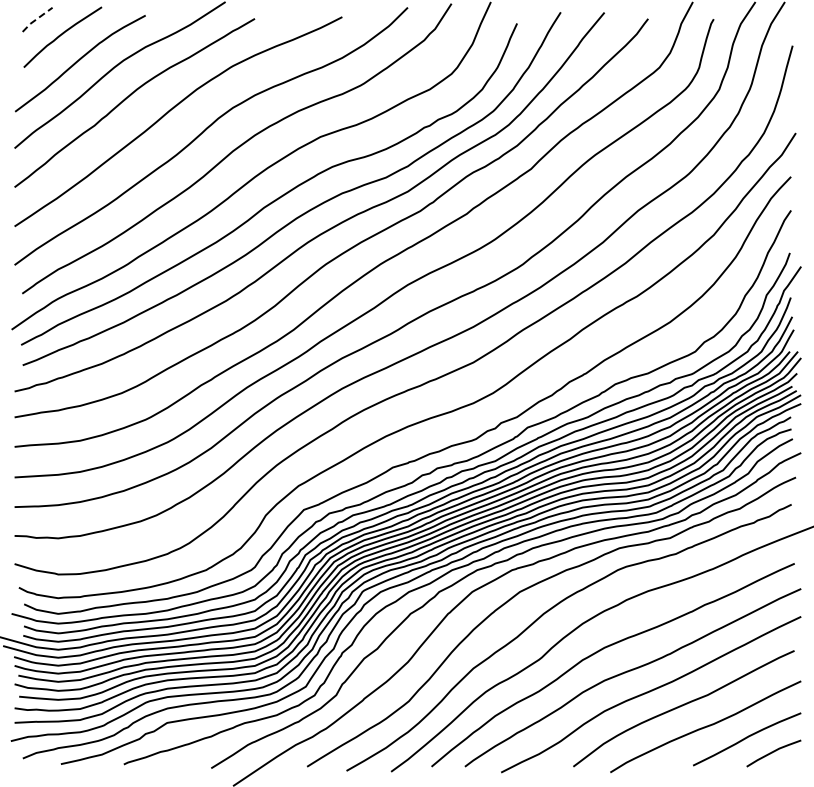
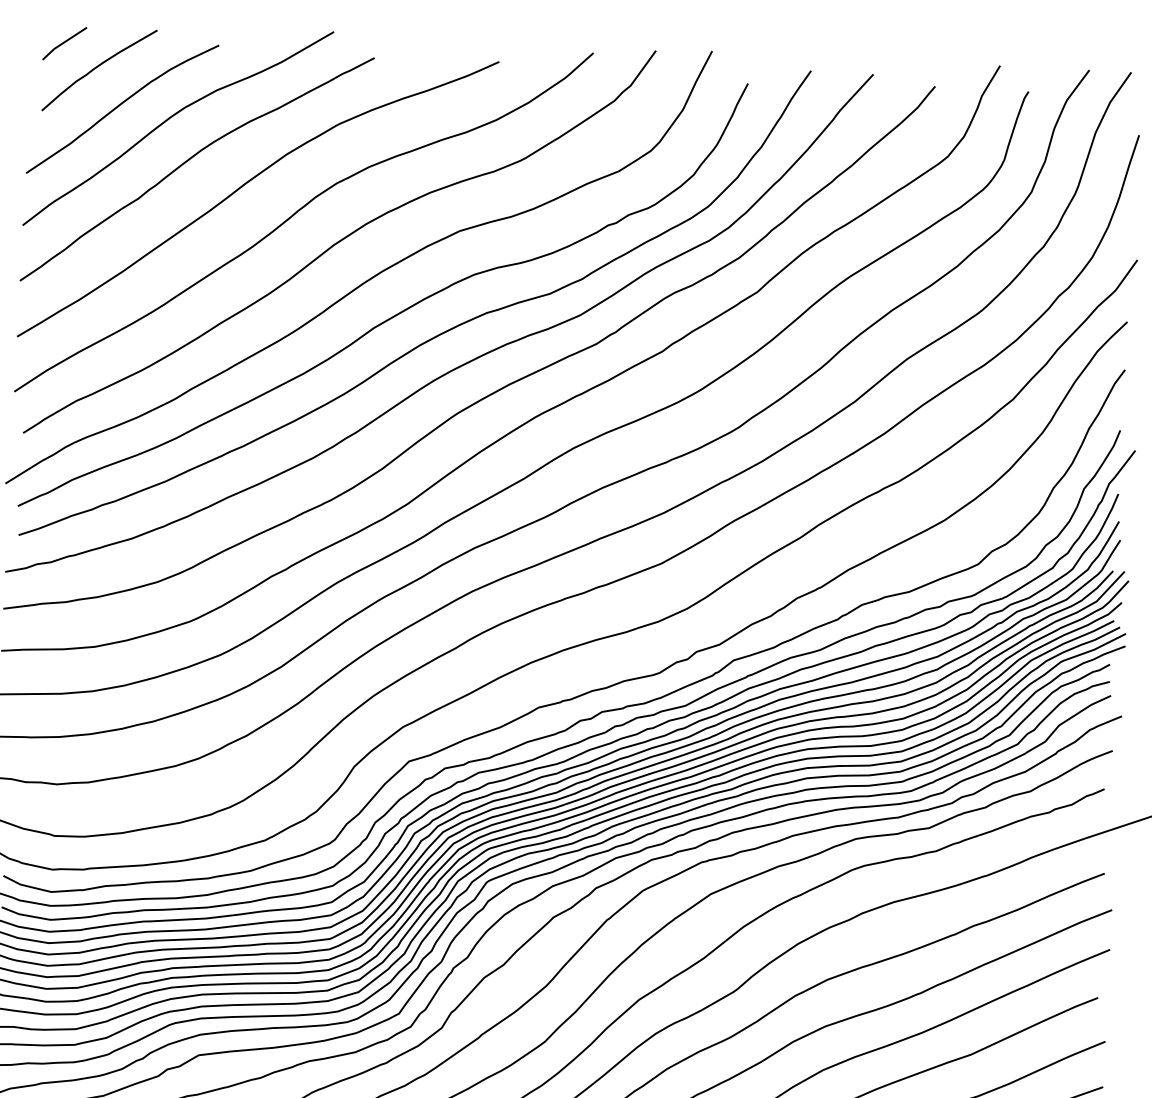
line: (36, 19) -> (63, 43), dashed -> solid

